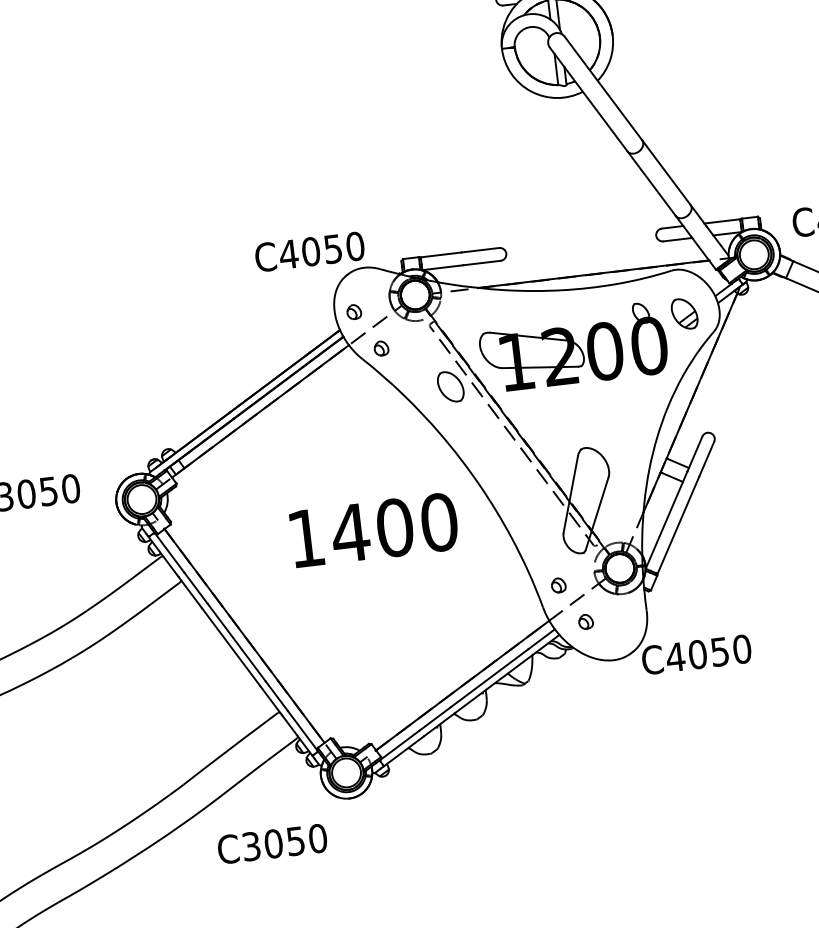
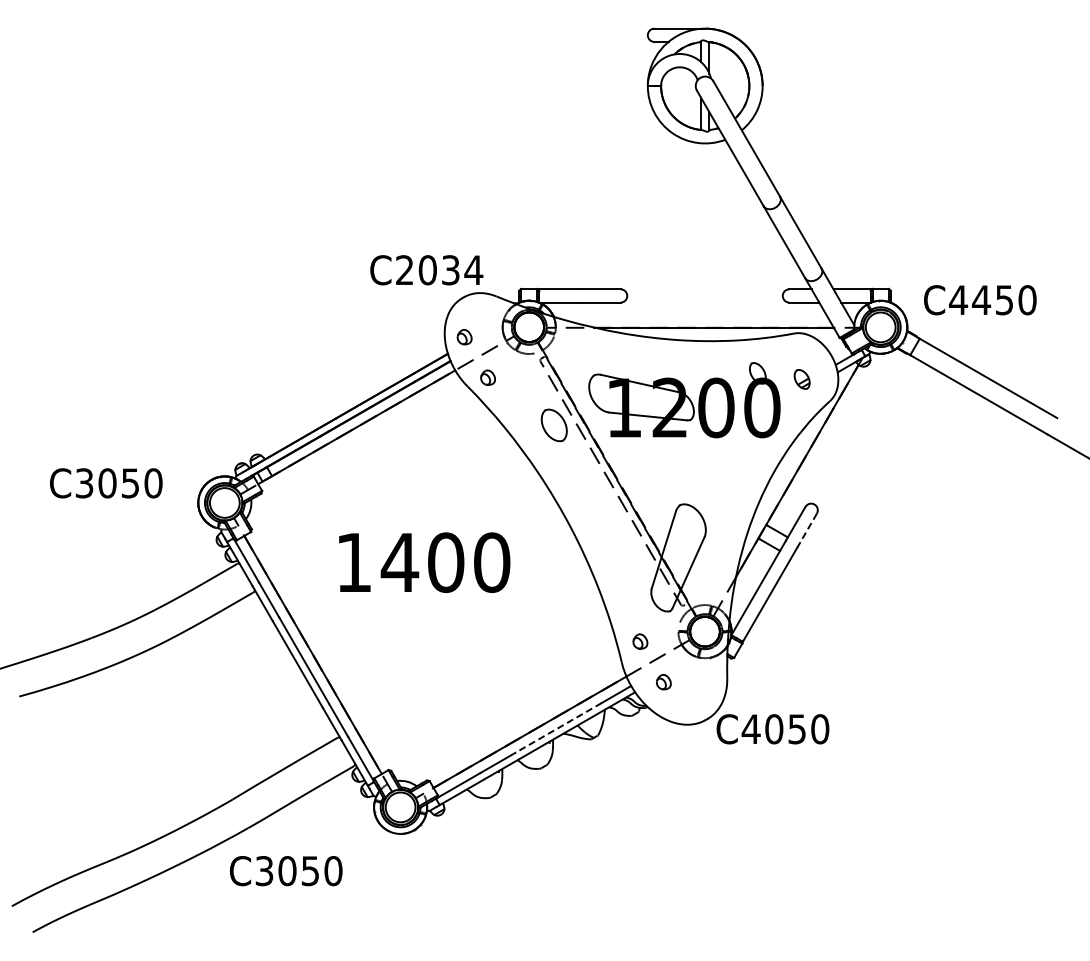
text: (322, 250) -> (439, 270), C4050 -> C2034
part: (683, 314) -> (801, 379), size x0.6
line: (707, 459) -> (807, 530), solid -> dashed
text: (374, 530) -> (424, 562), moved
line: (489, 678) -> (558, 728), solid -> dashed
text: (272, 844) -> (286, 871), moved

